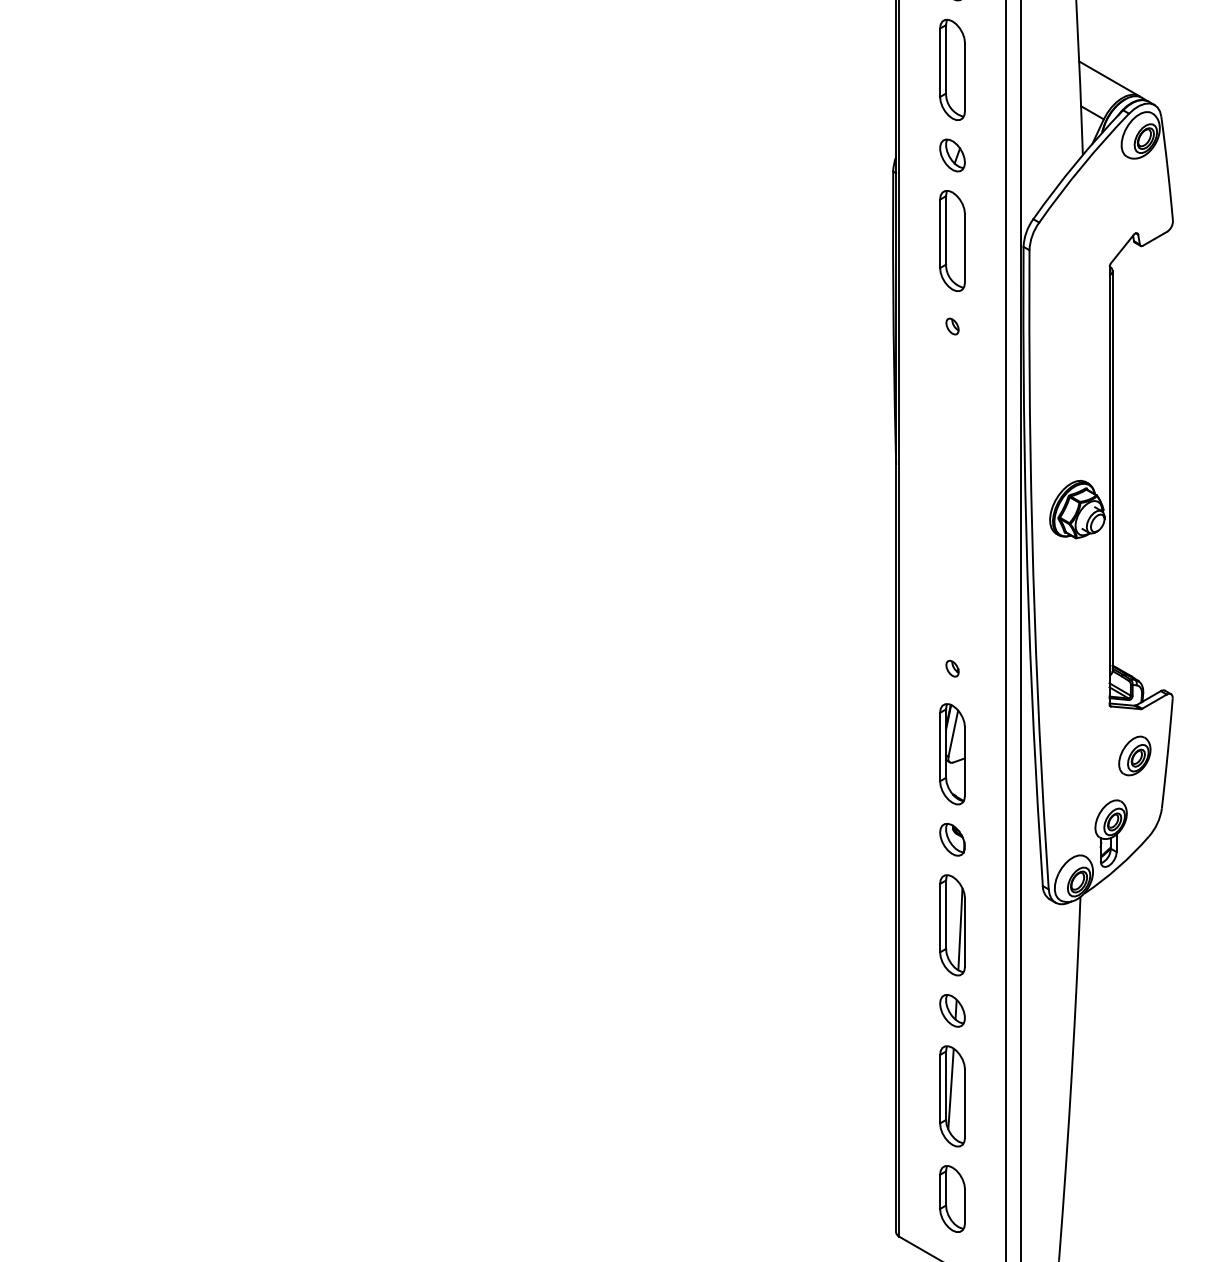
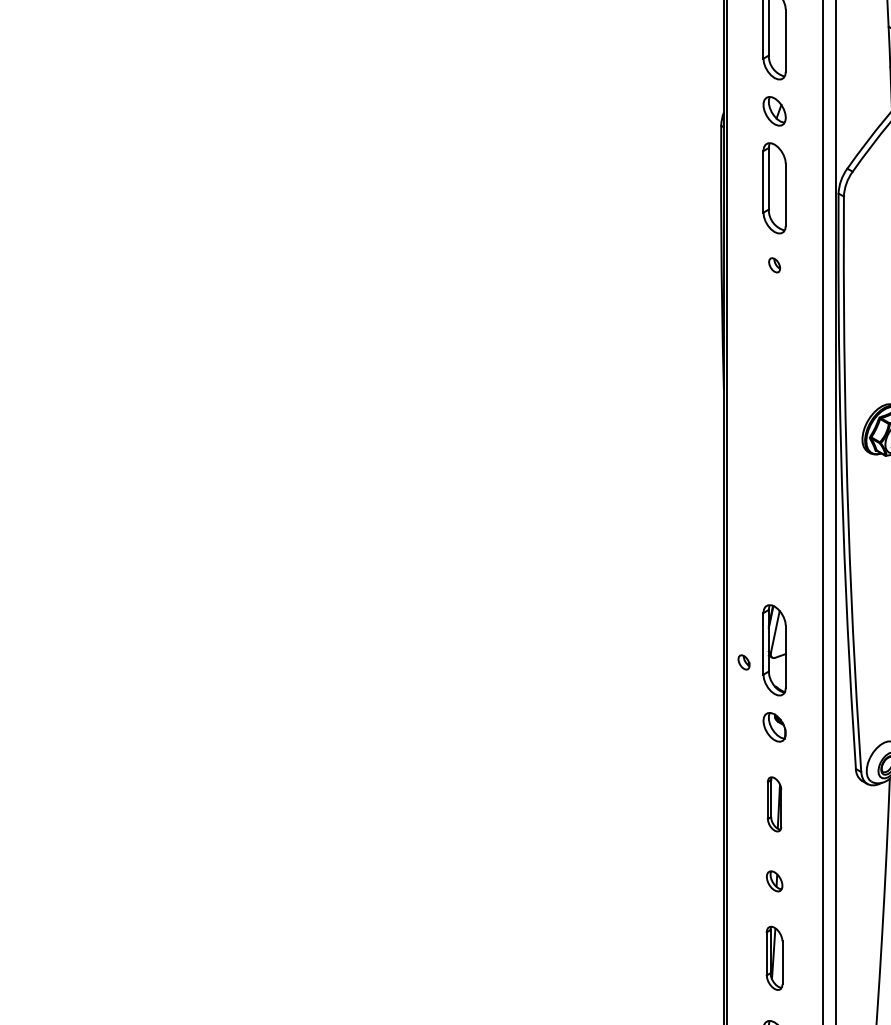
part: (952, 668) -> (743, 662), moved
part: (952, 925) -> (774, 804), size x0.6
part: (952, 1010) -> (774, 881), size x0.7
part: (952, 1096) -> (774, 958), size x0.7

